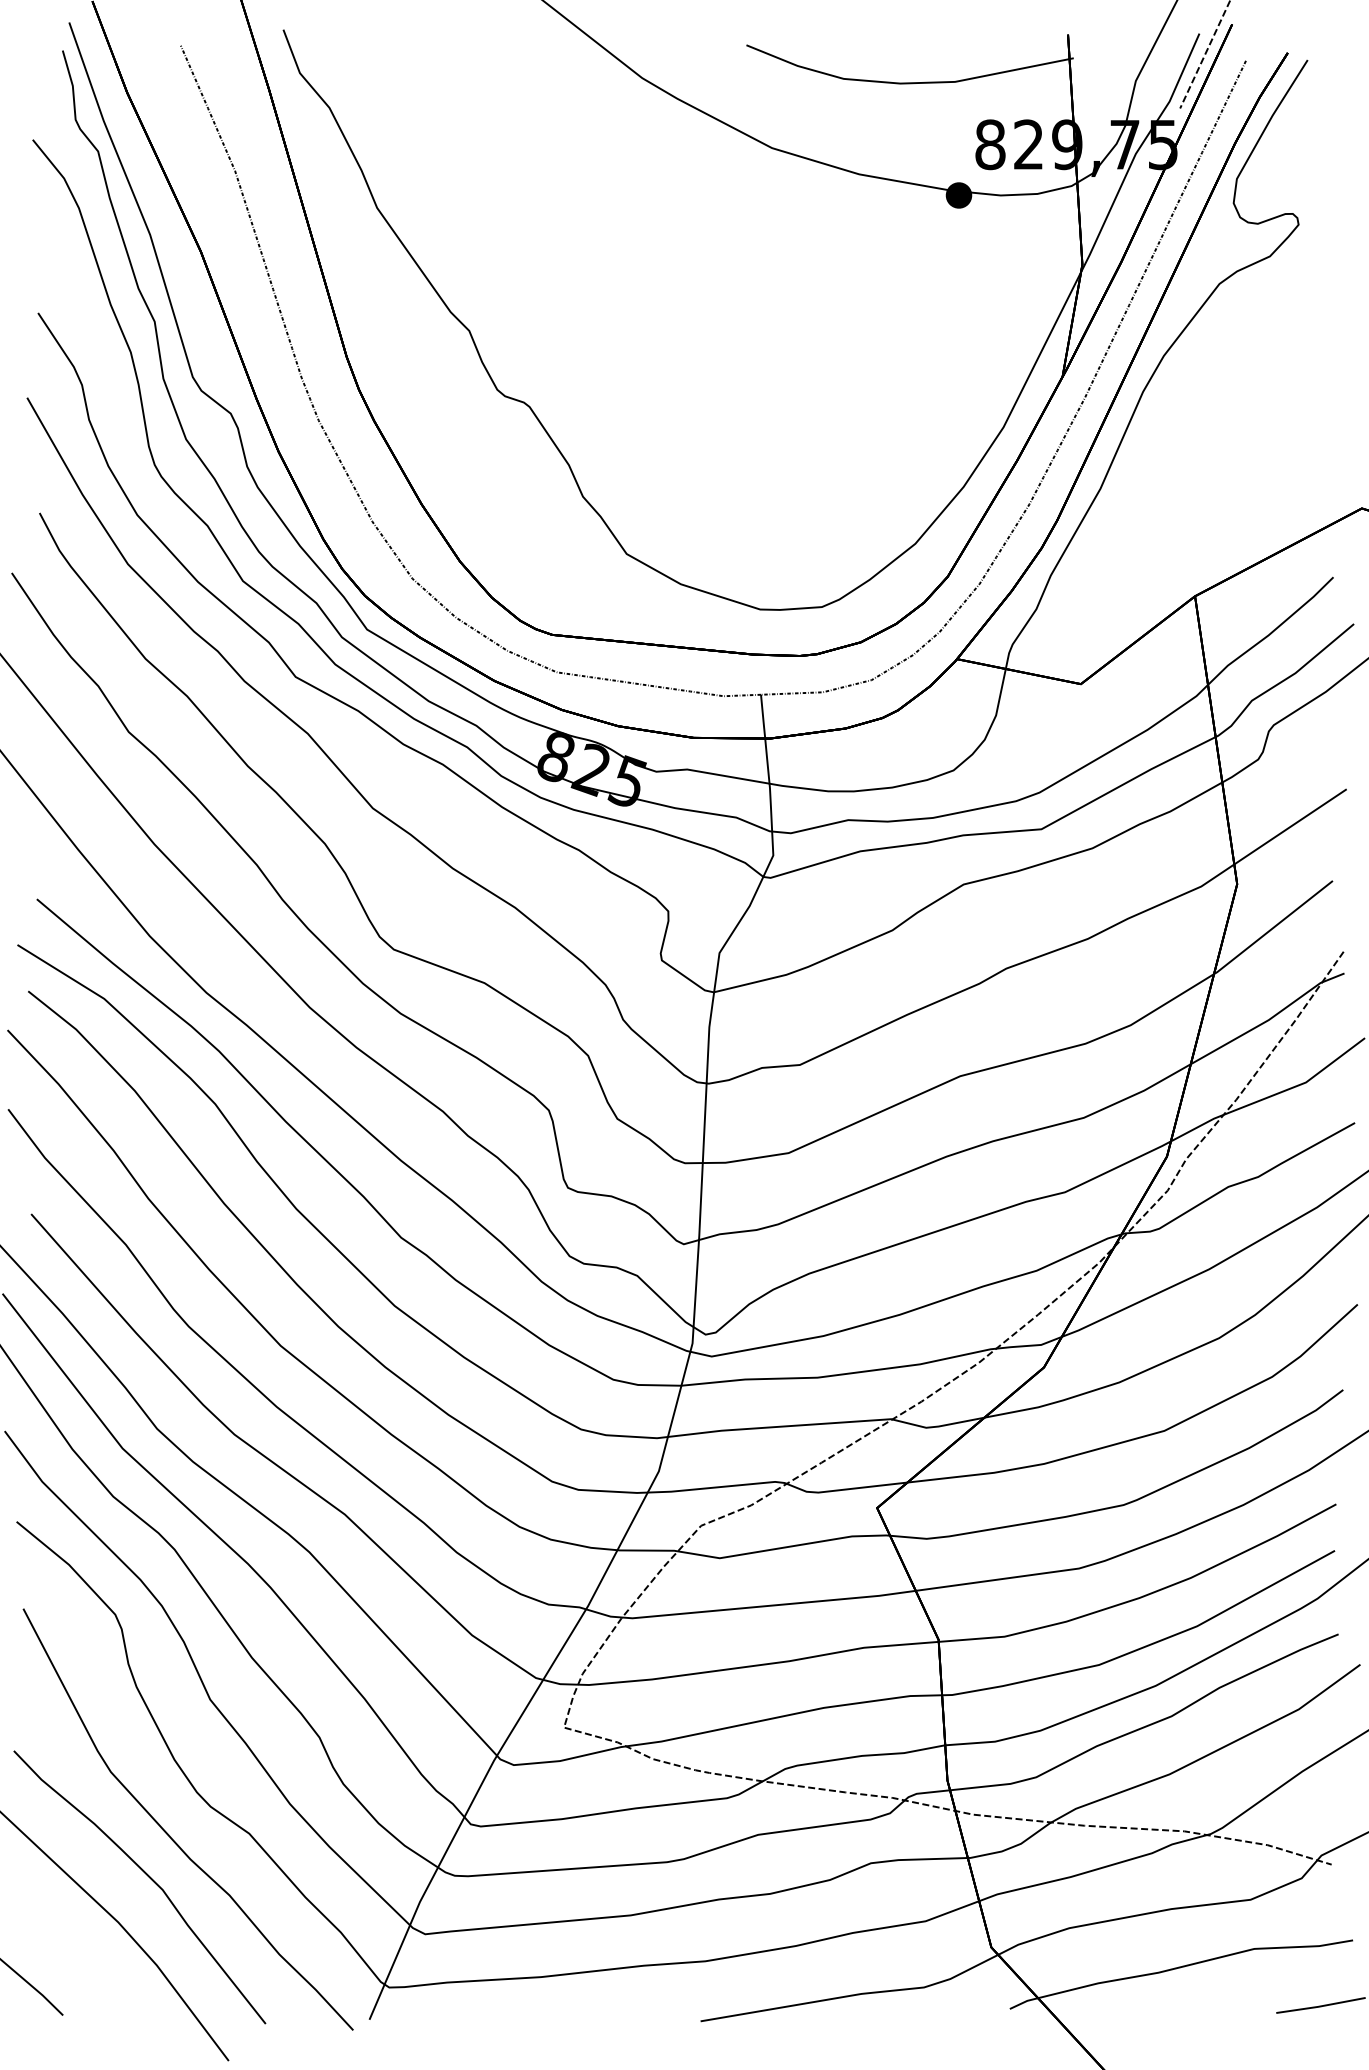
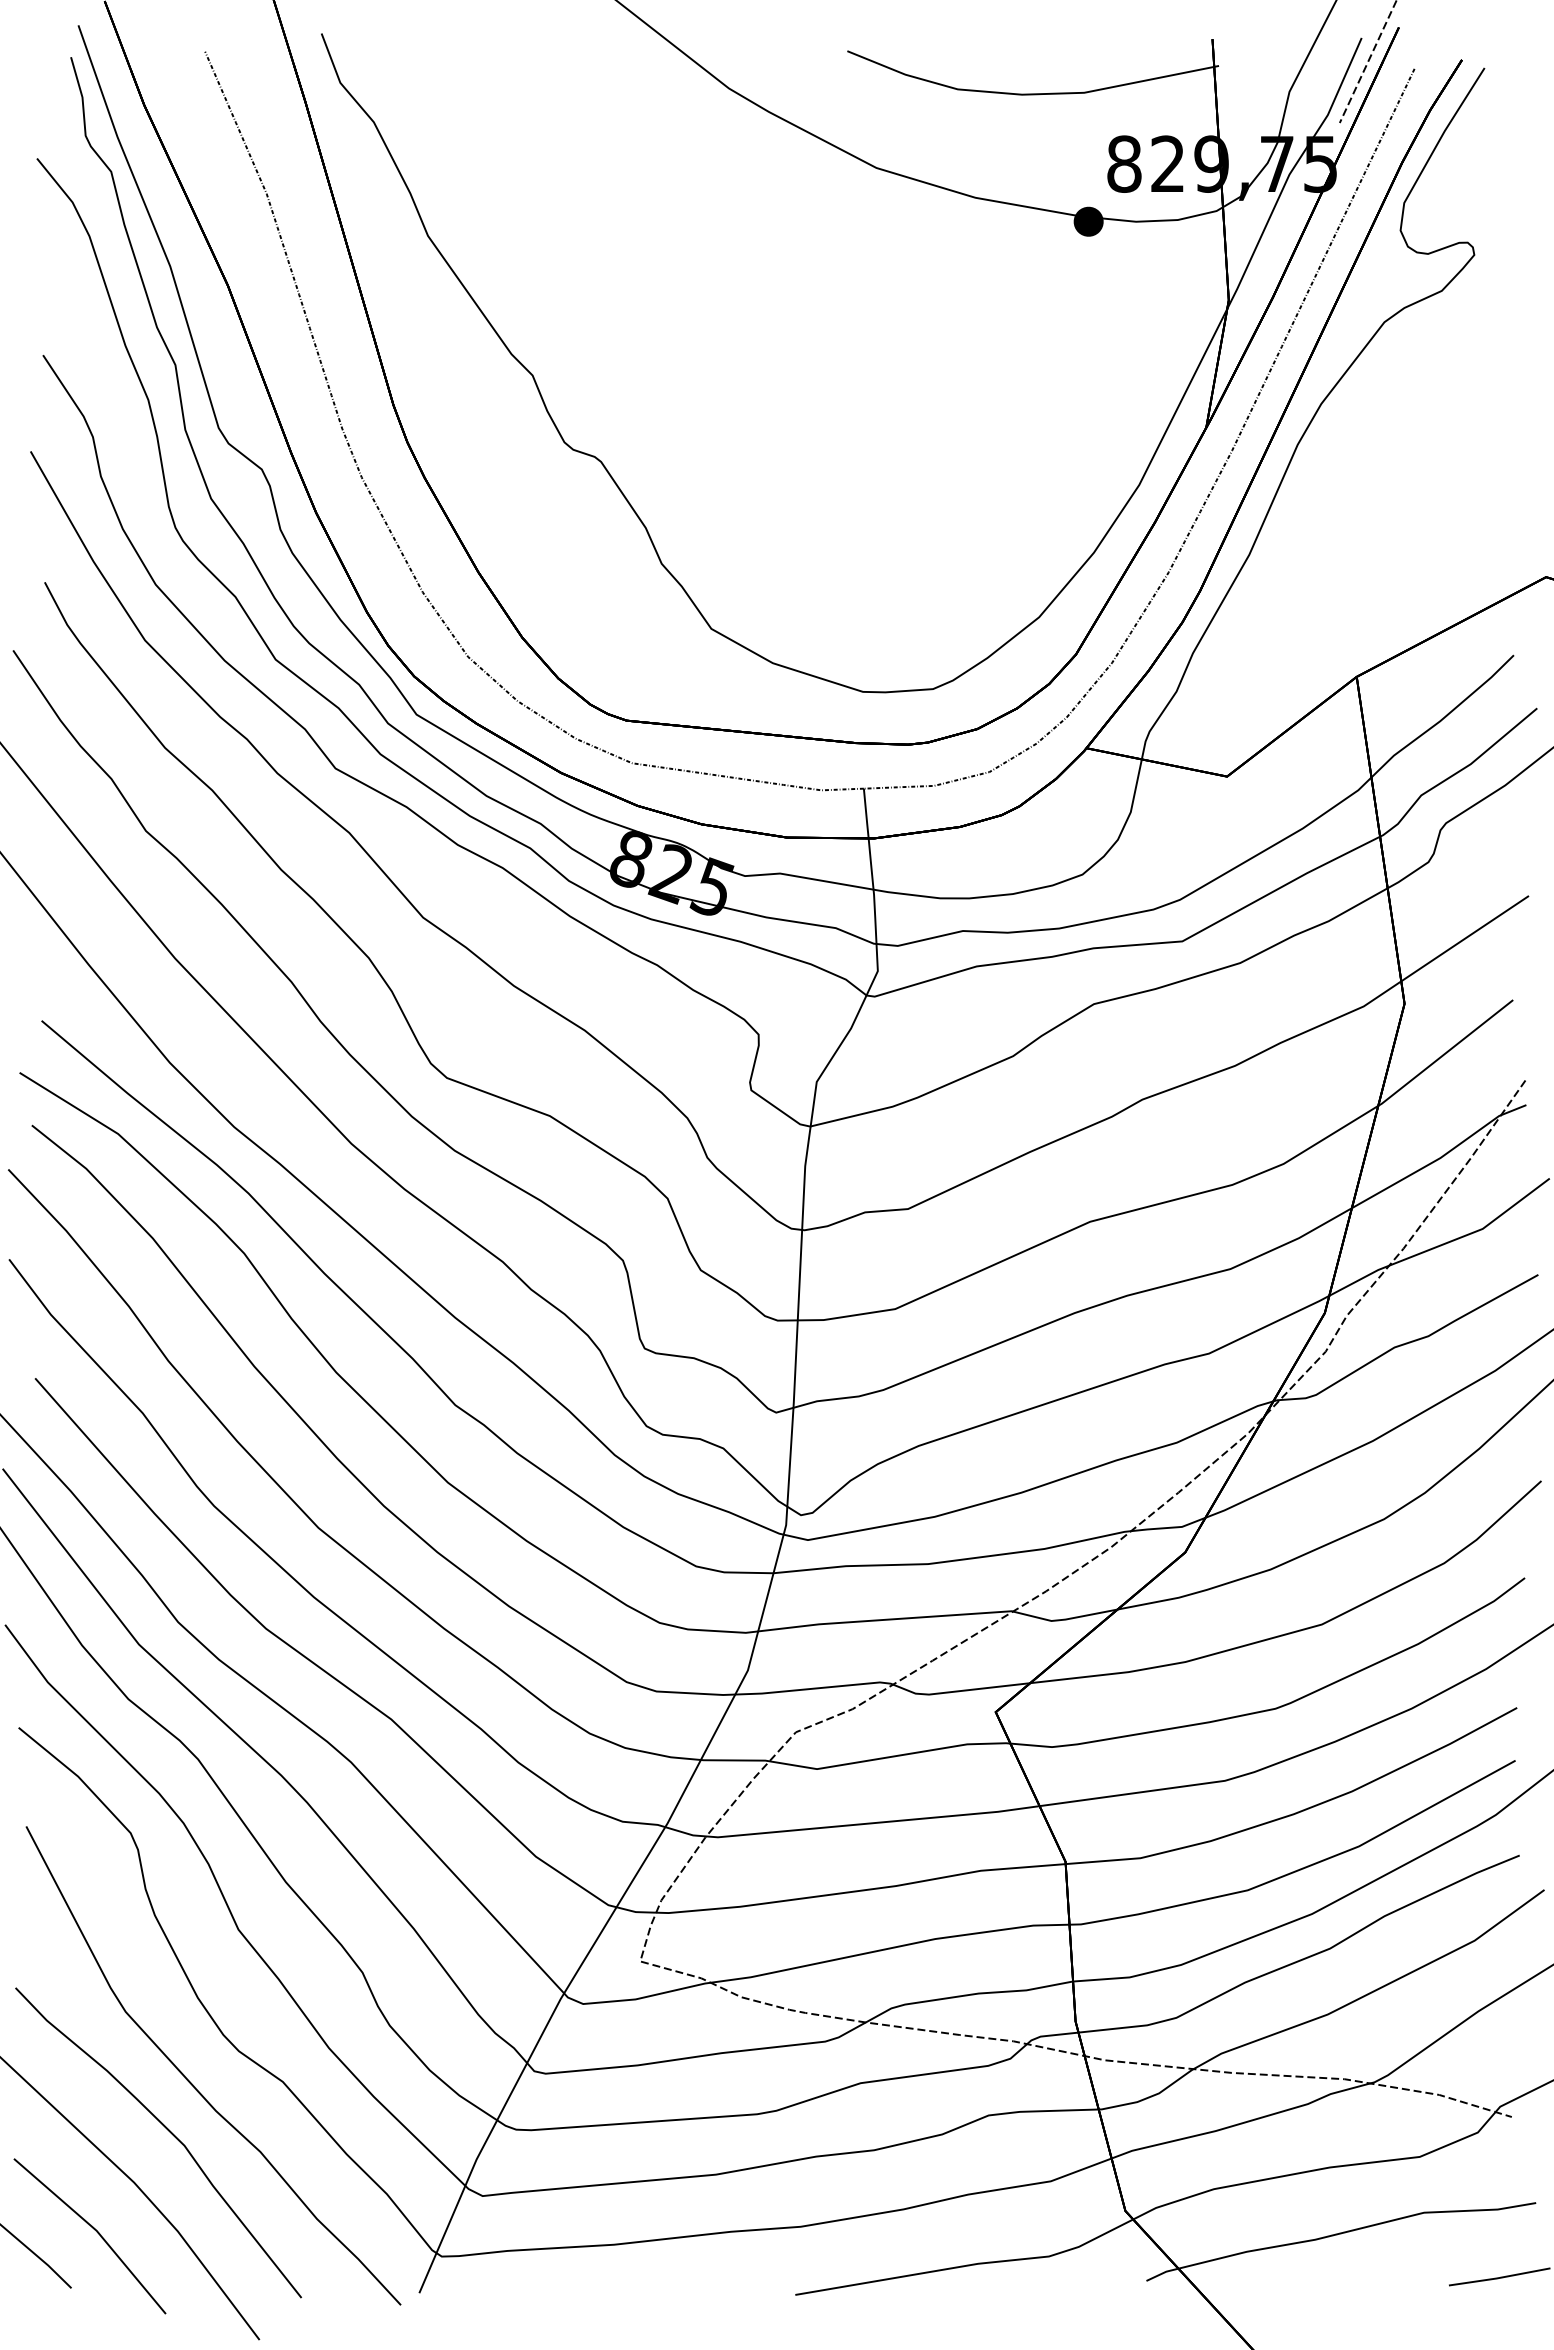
line: (83, 1964) -> (94, 2230), added

